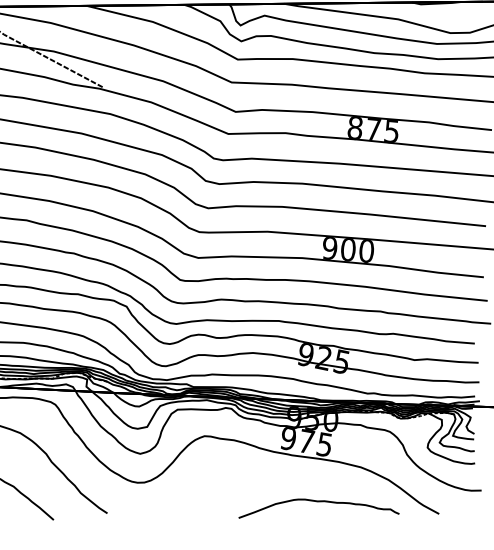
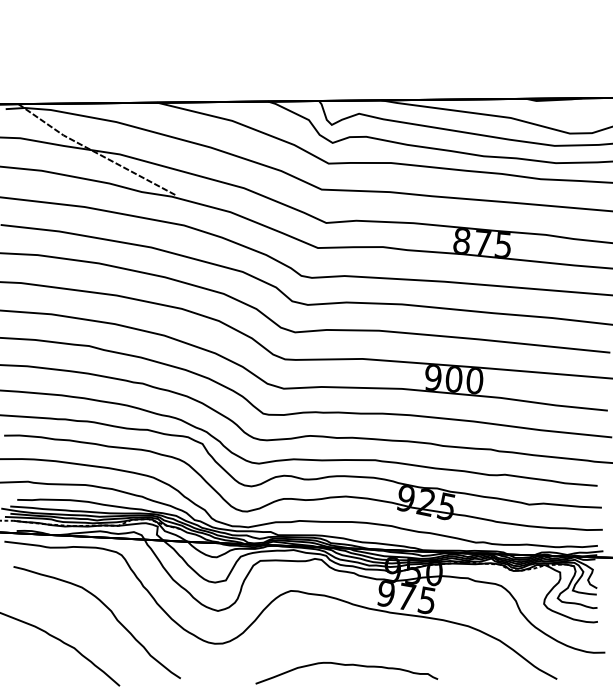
curve: (318, 501) -> (346, 665), moved

